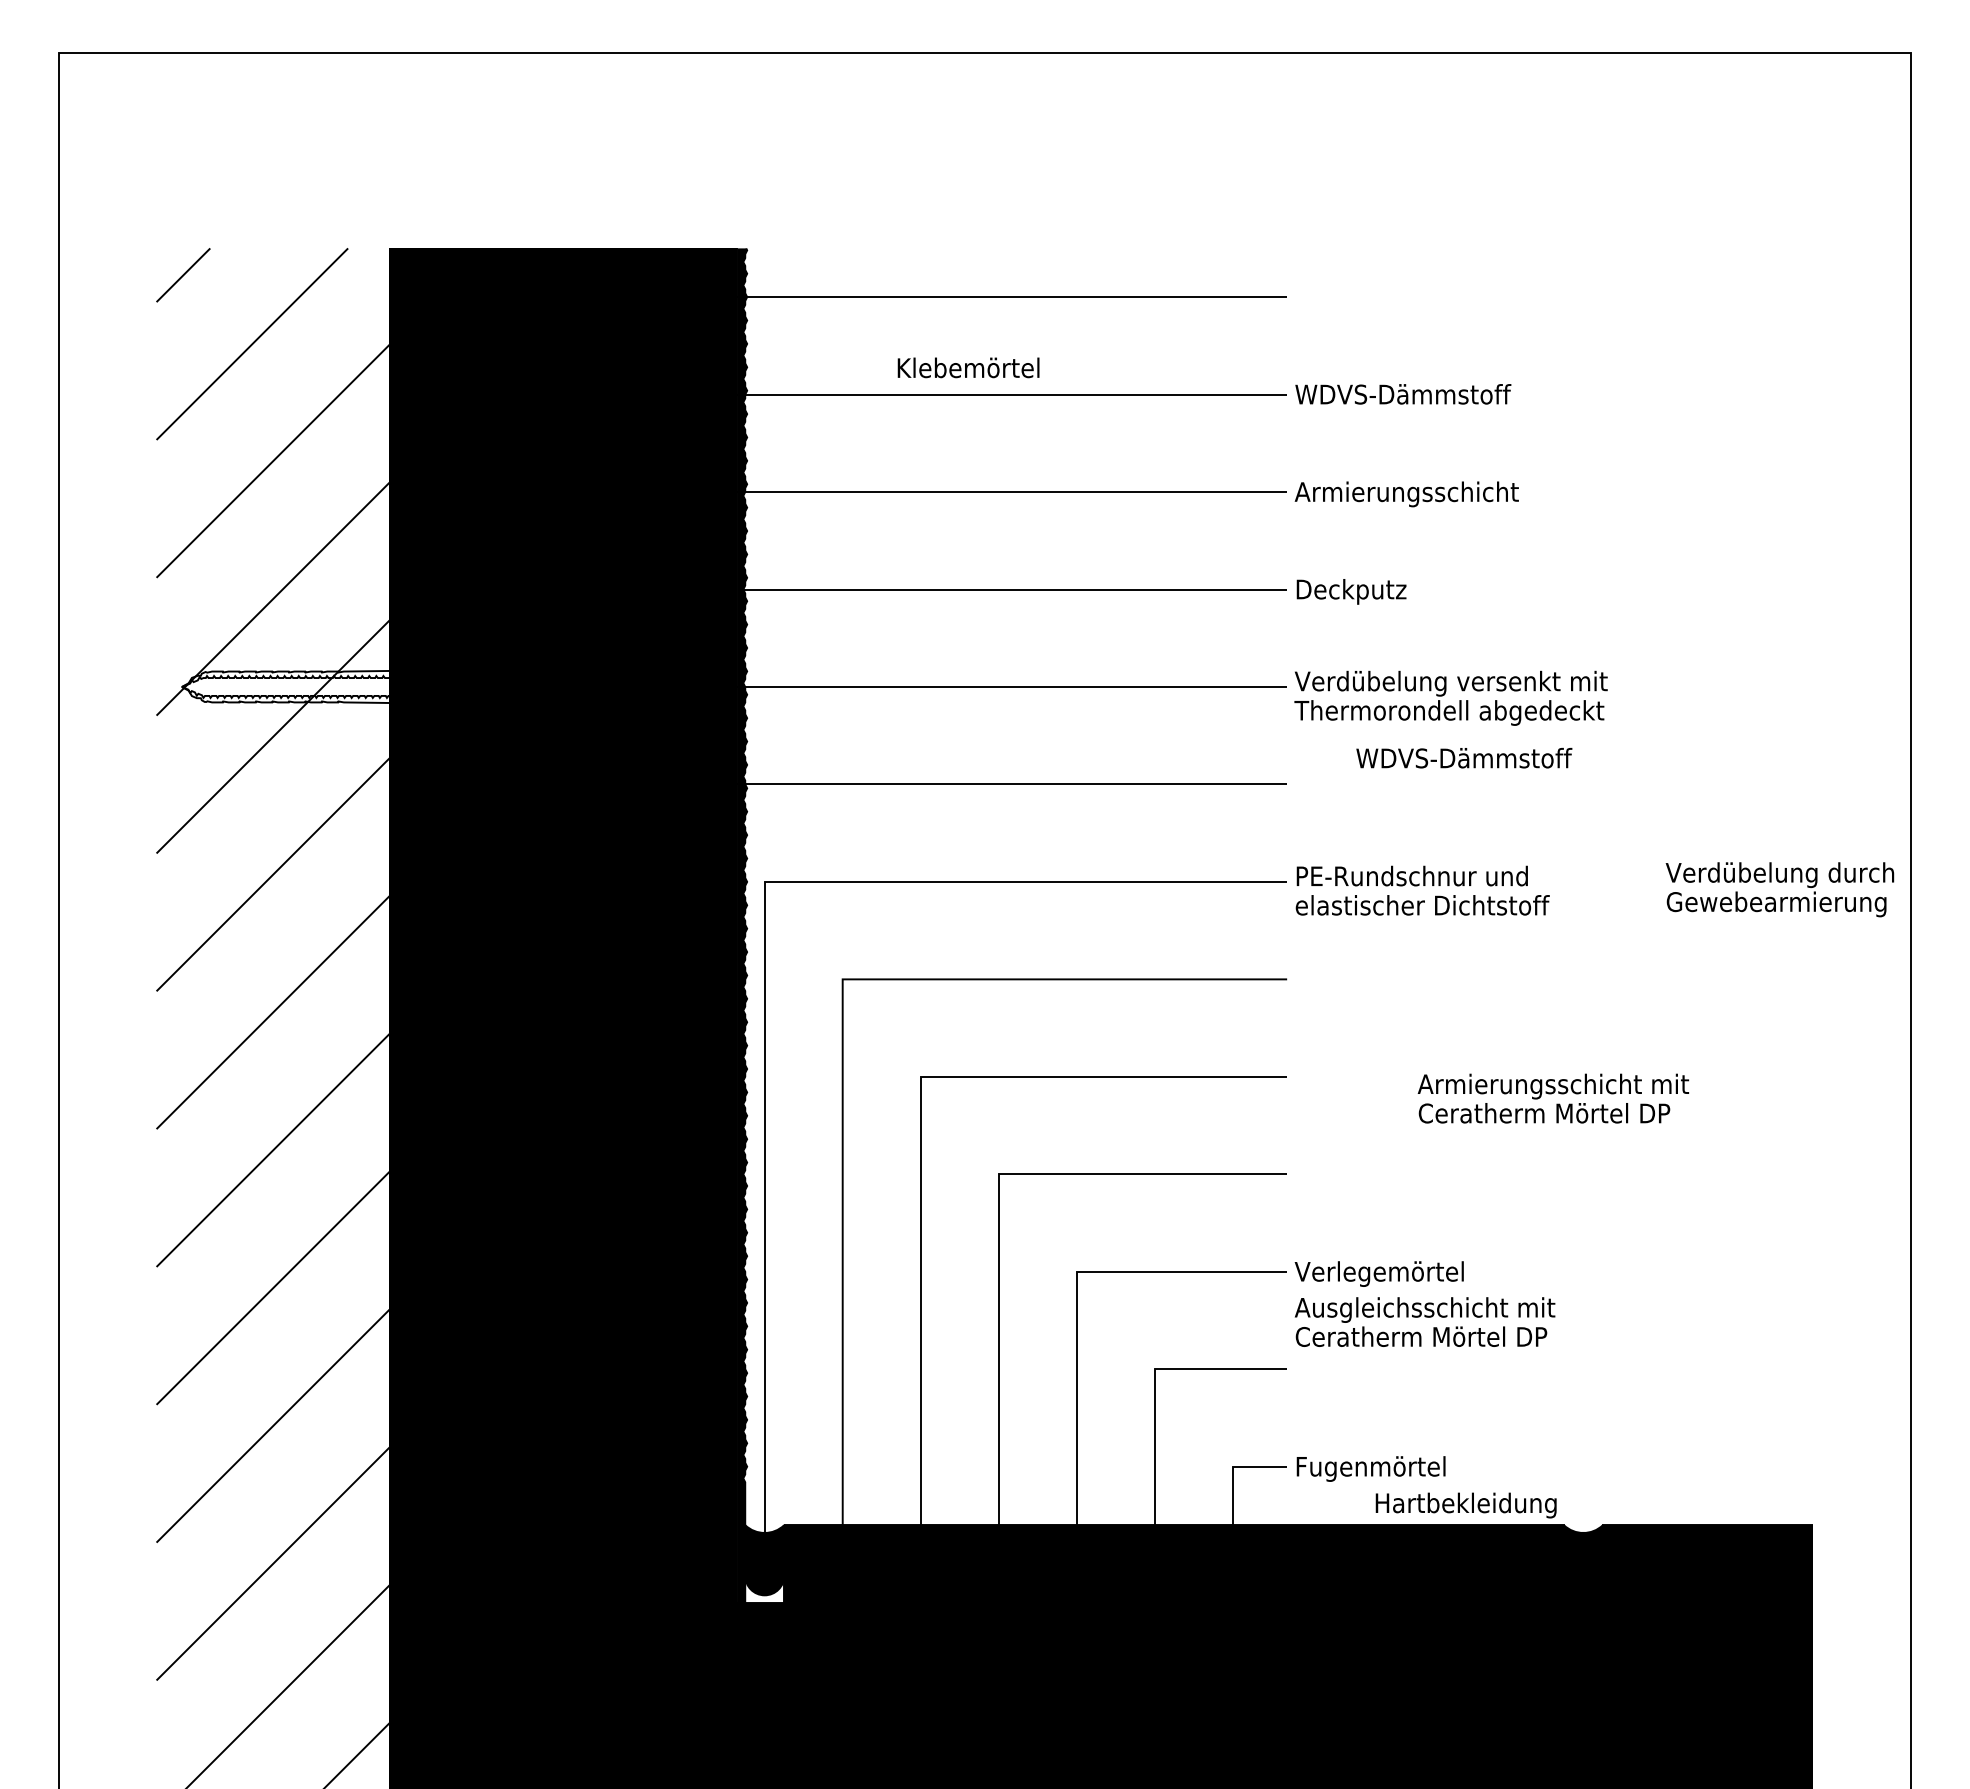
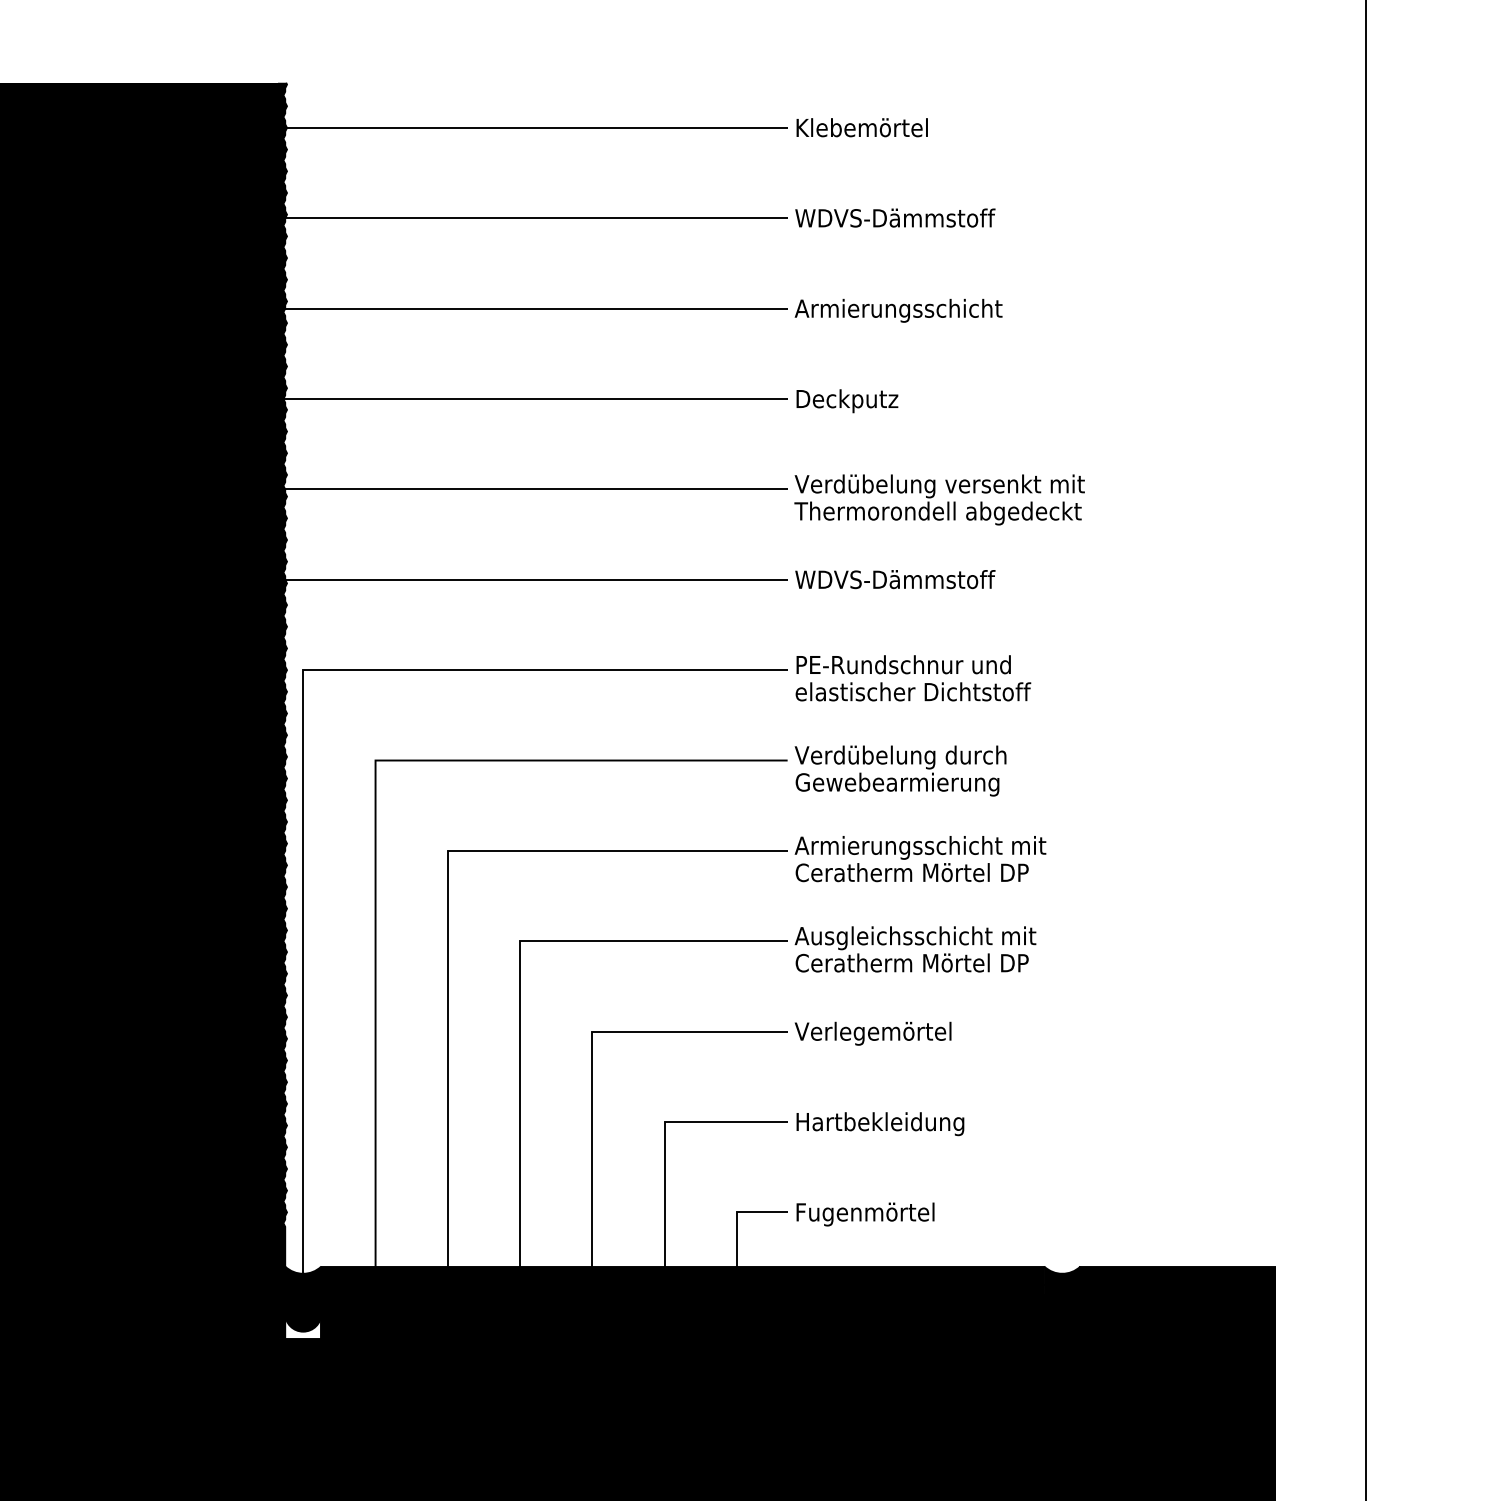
text: (968, 367) -> (862, 127), moved
text: (1464, 757) -> (895, 578), moved
text: (1779, 889) -> (900, 770), moved
text: (1553, 1098) -> (920, 858), moved
text: (1424, 1321) -> (915, 948), moved
text: (1465, 1505) -> (879, 1124), moved

